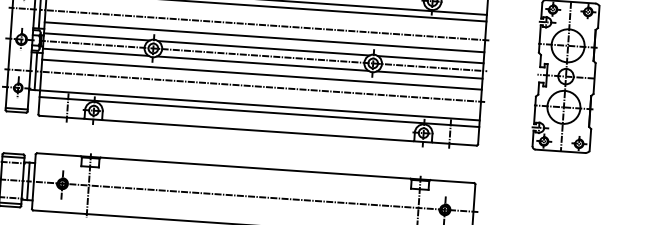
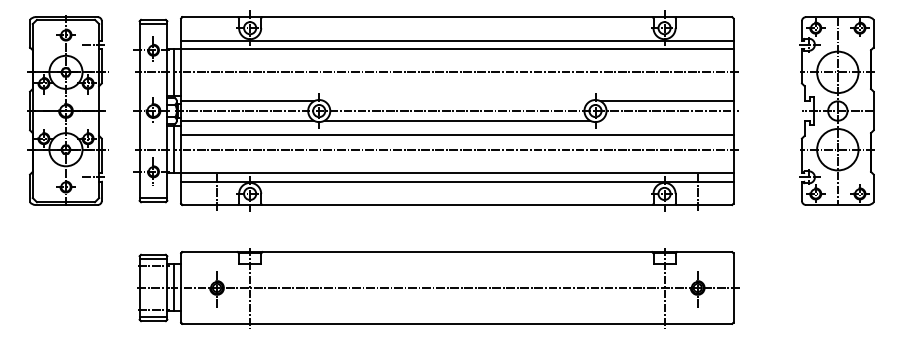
line: (264, 37) -> (457, 87), removed
line: (263, 48) -> (457, 101), removed
line: (429, 74) -> (666, 120), removed

